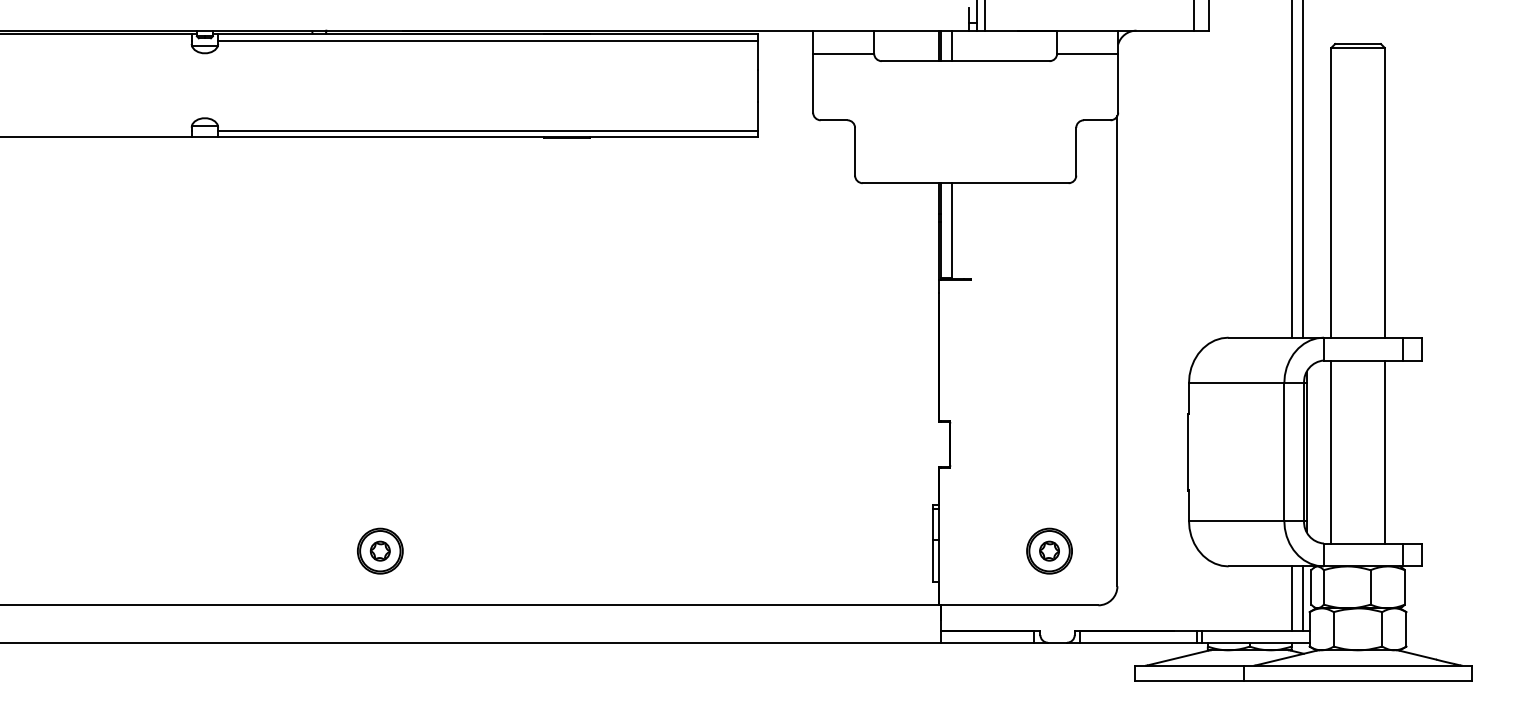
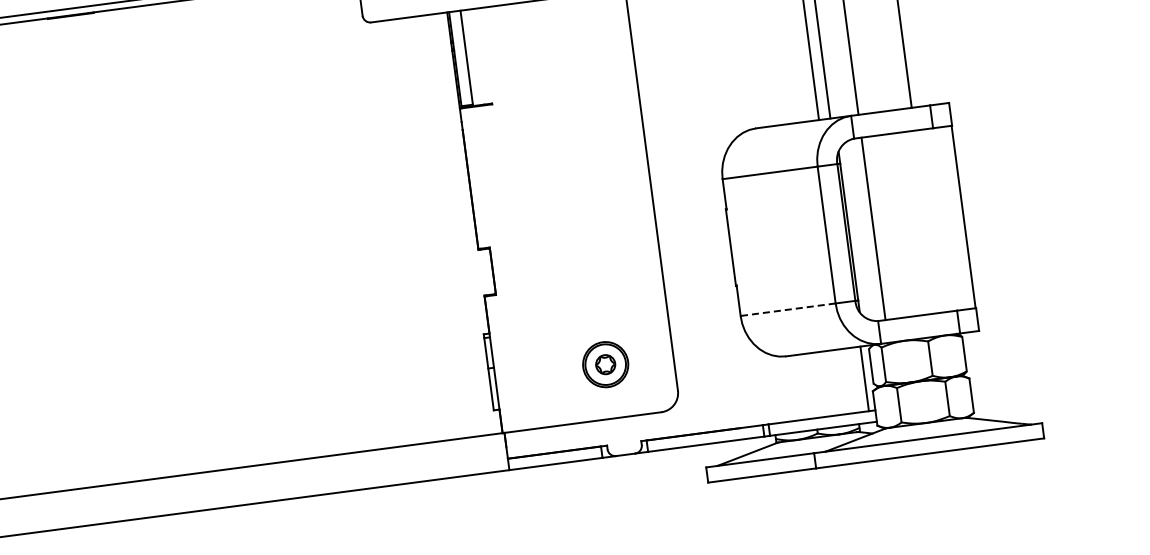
line: (1384, 451) -> (963, 216), moved
line: (1236, 520) -> (787, 309), solid -> dashed
line: (1291, 598) -> (853, 380), removed

